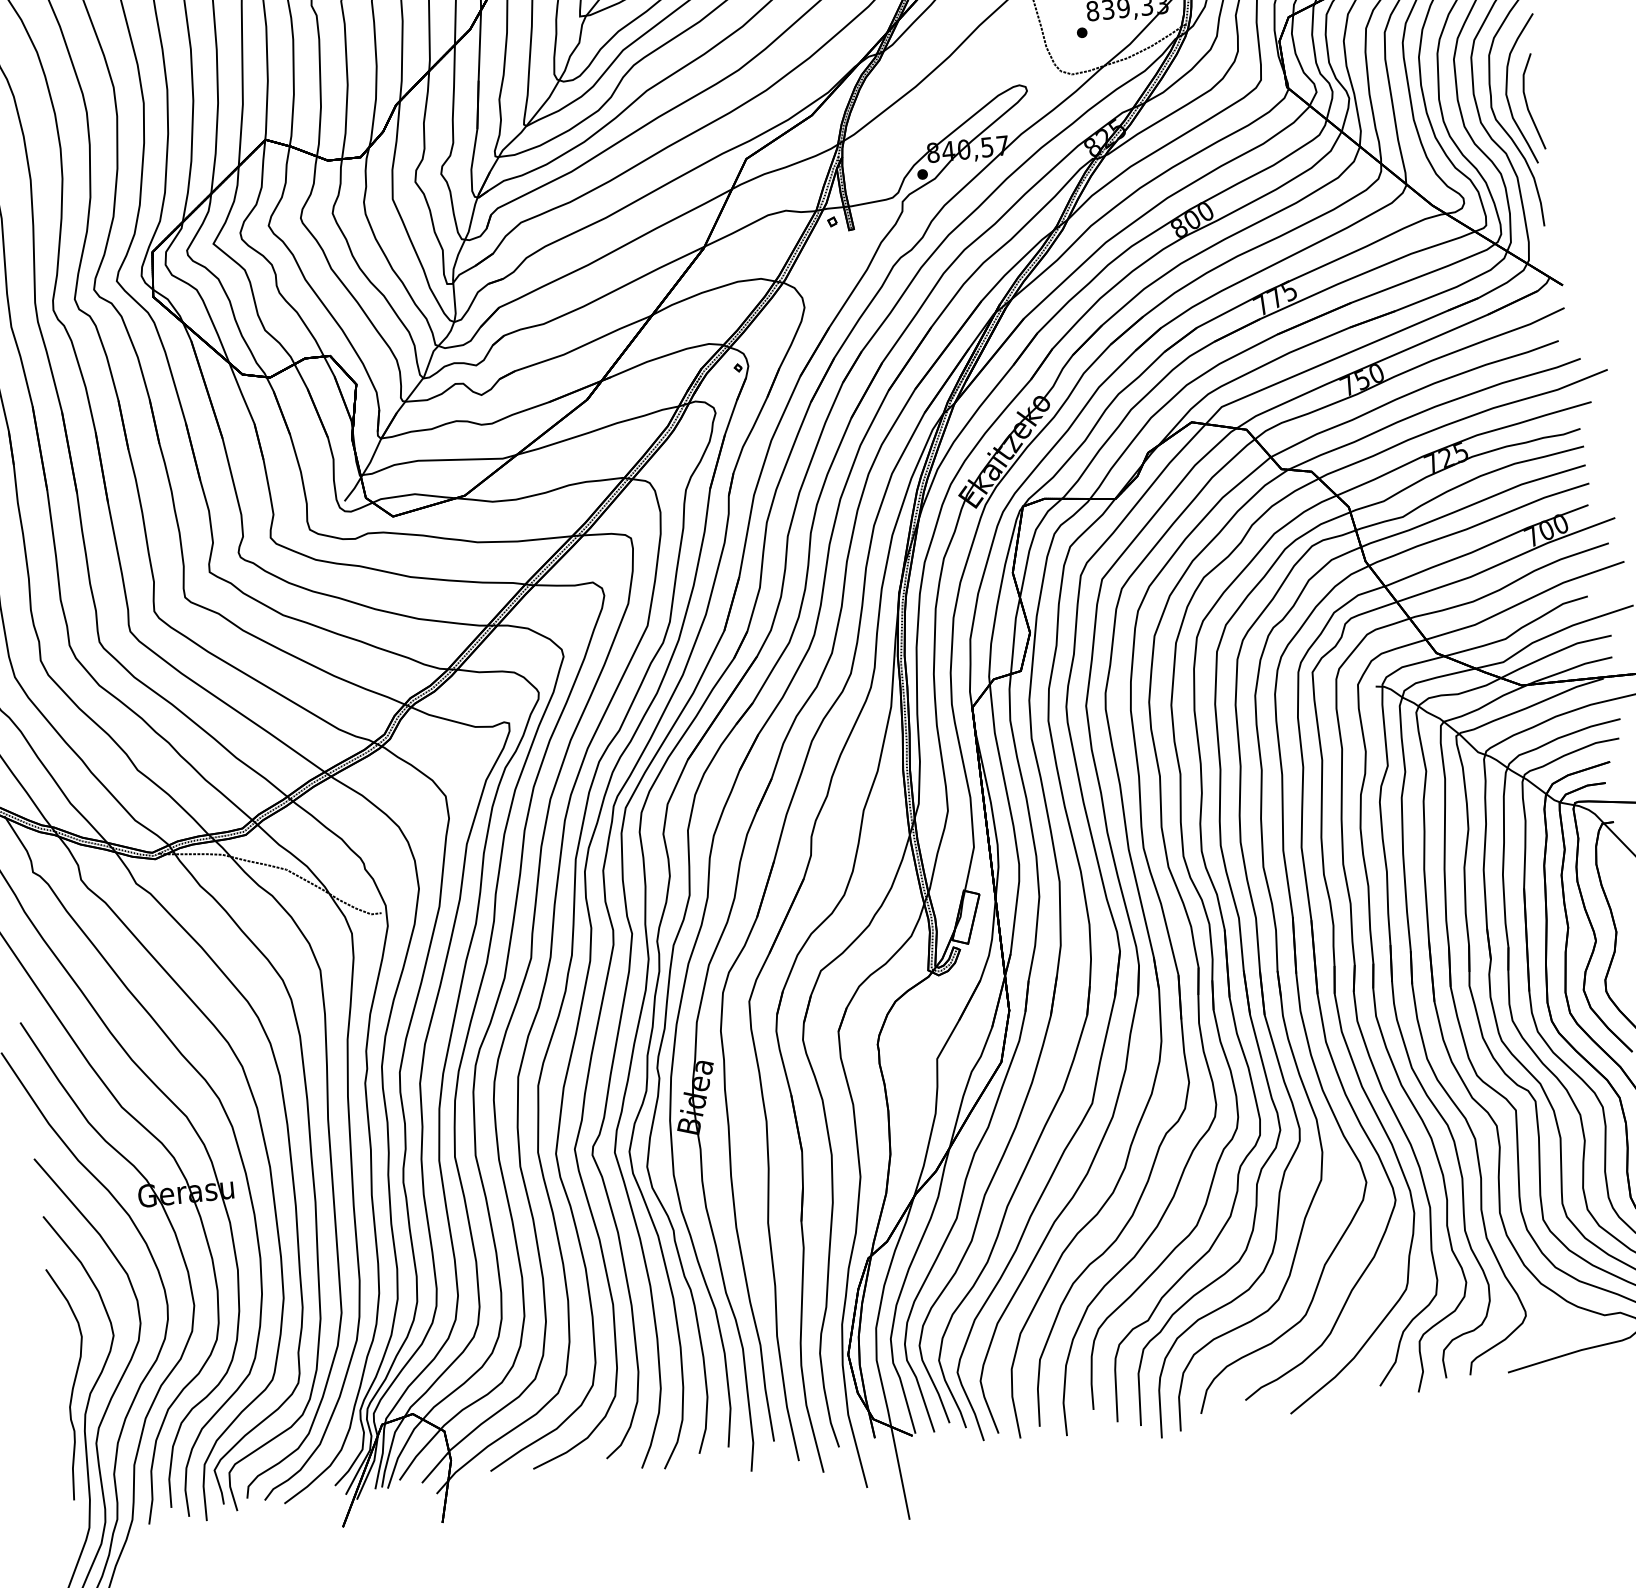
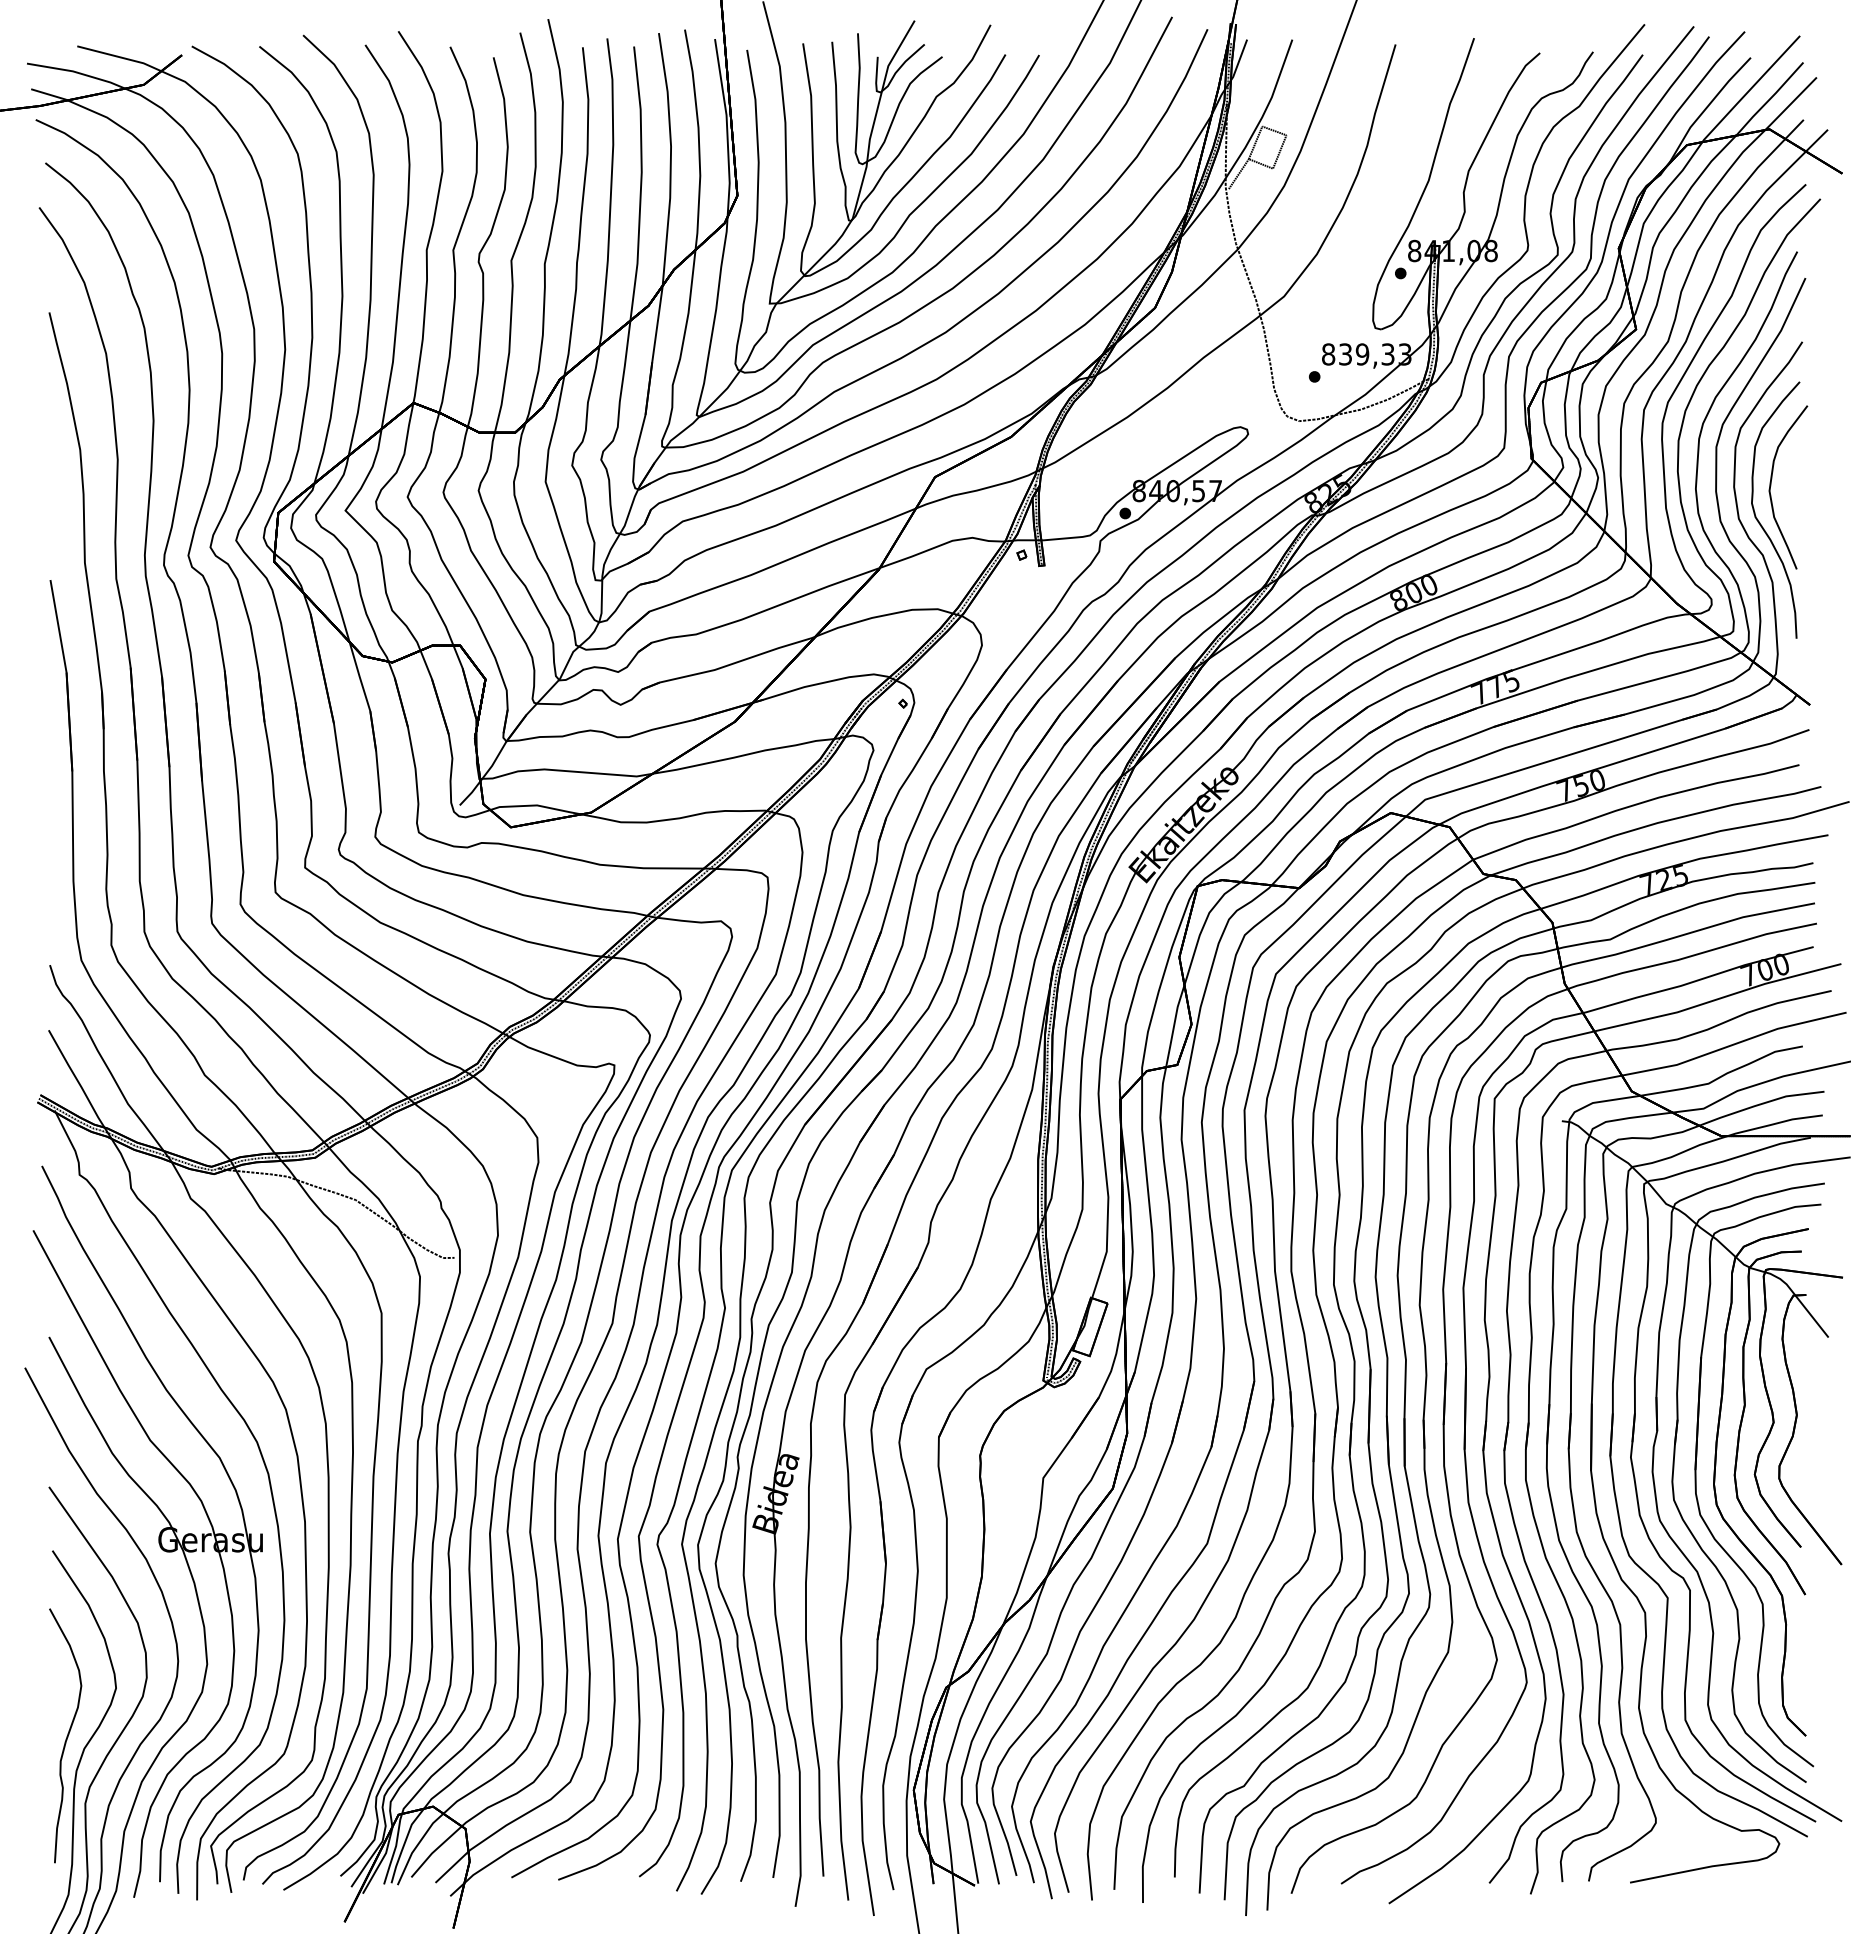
line: (1527, 102) -> (1791, 501), removed

